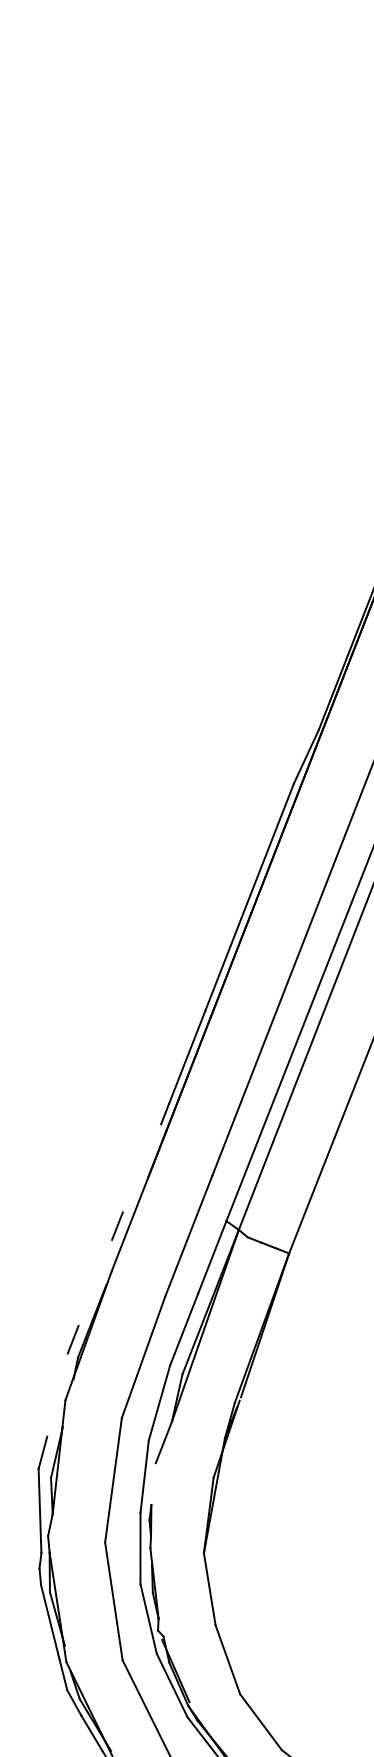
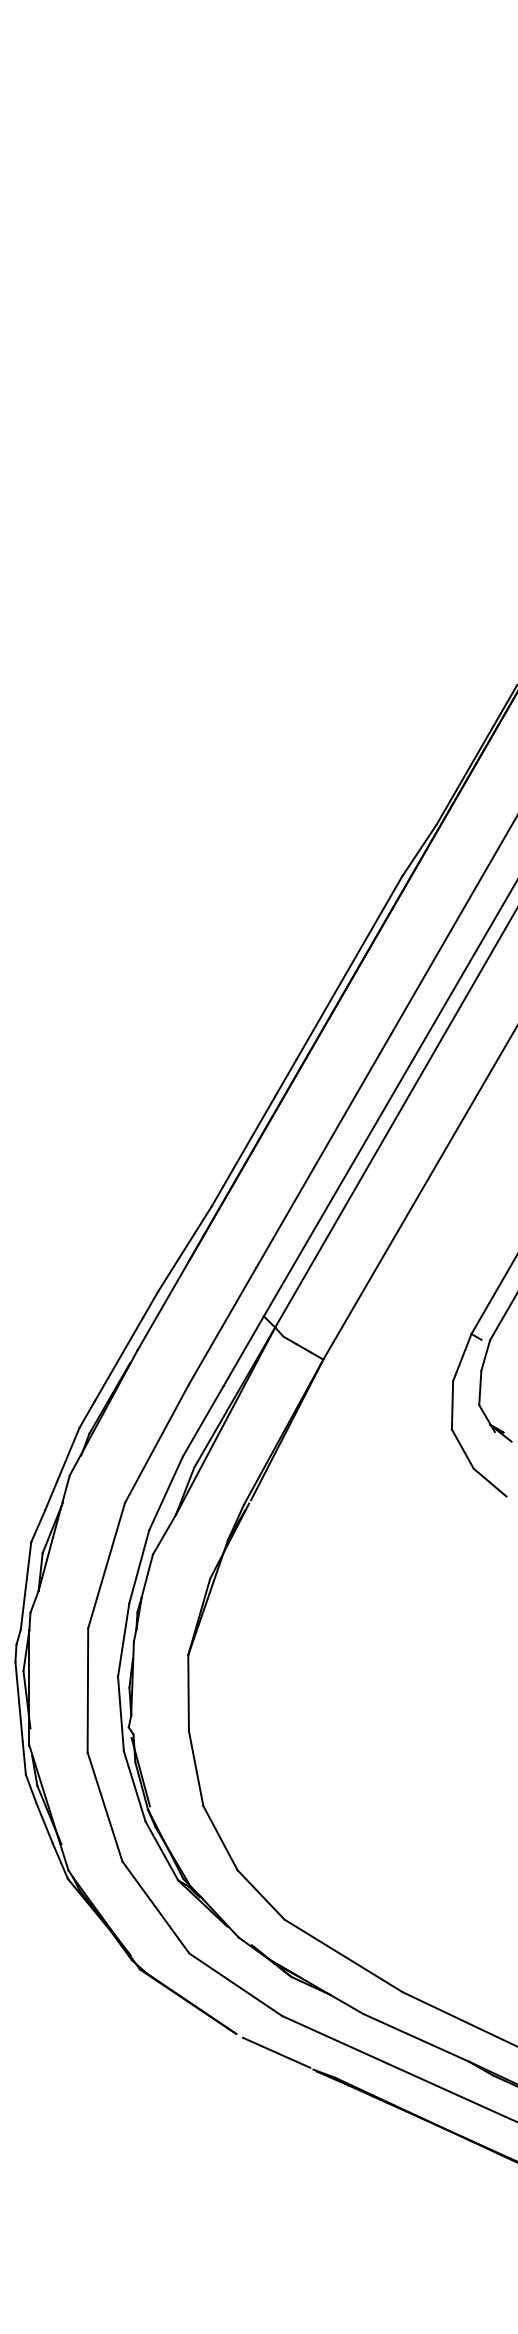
line: (141, 1168) -> (184, 1248), added
line: (94, 1283) -> (118, 1359), added
line: (57, 1394) -> (62, 1468), added
line: (152, 1483) -> (146, 1575), added

